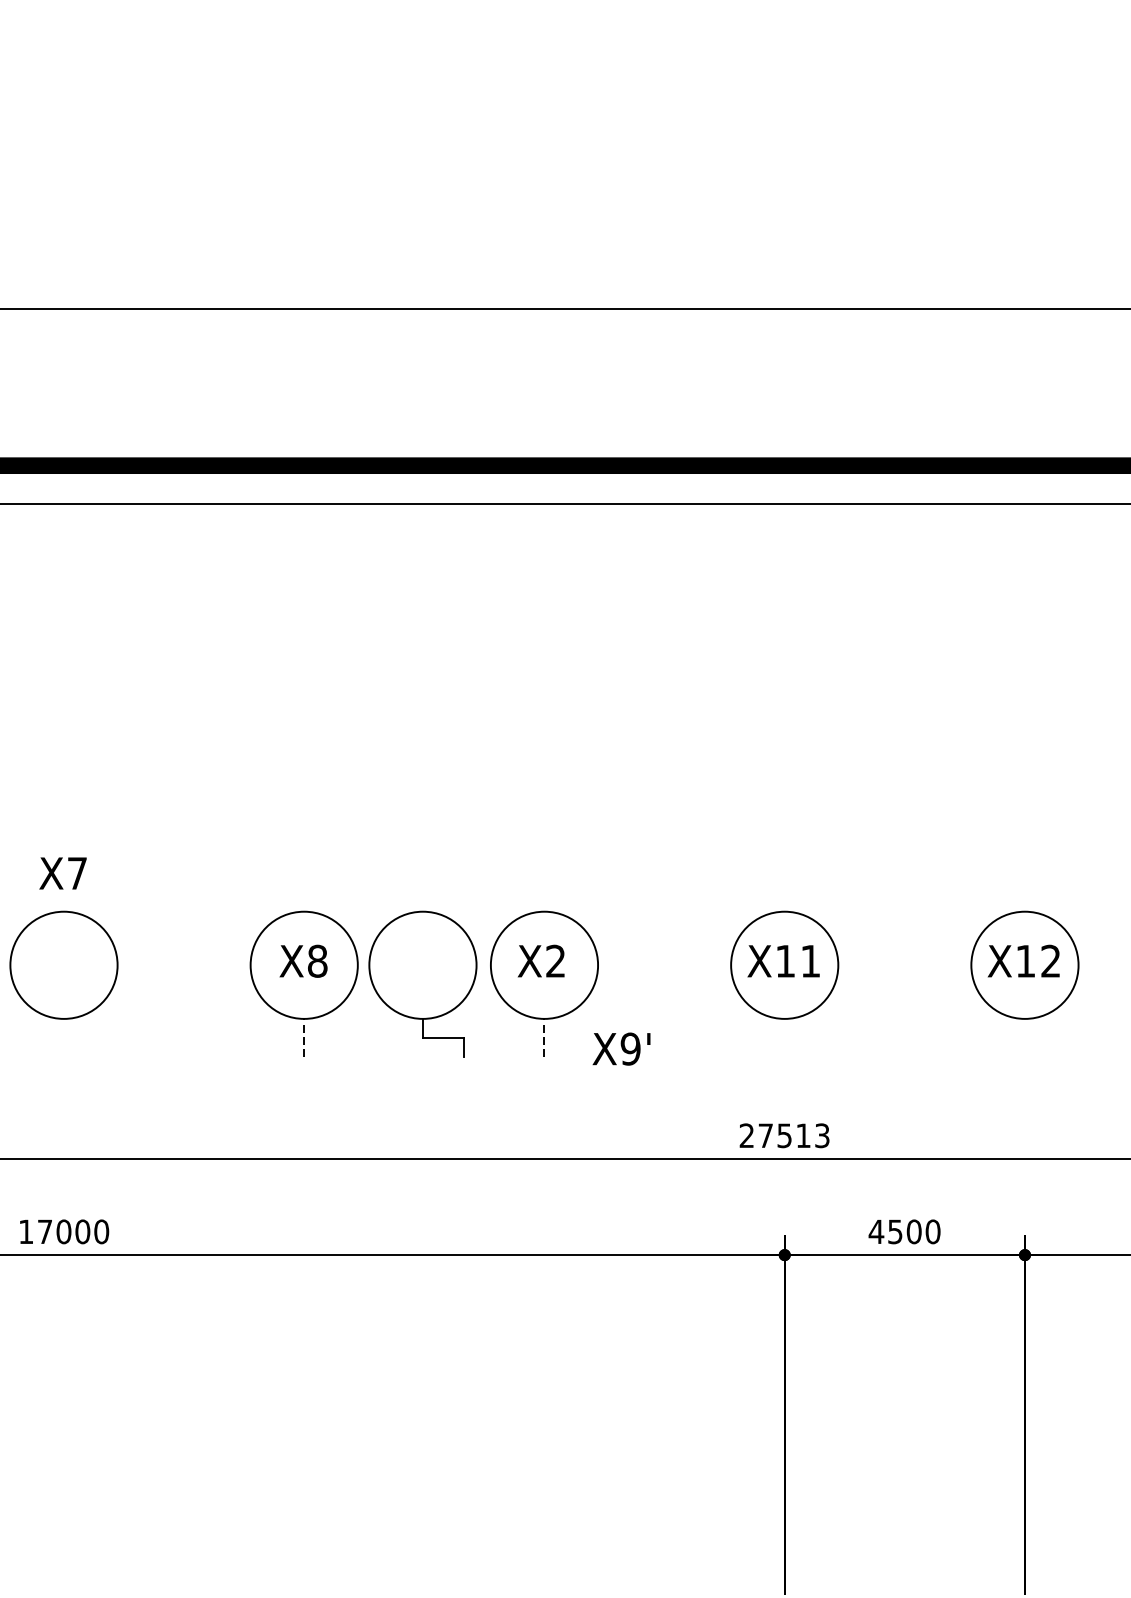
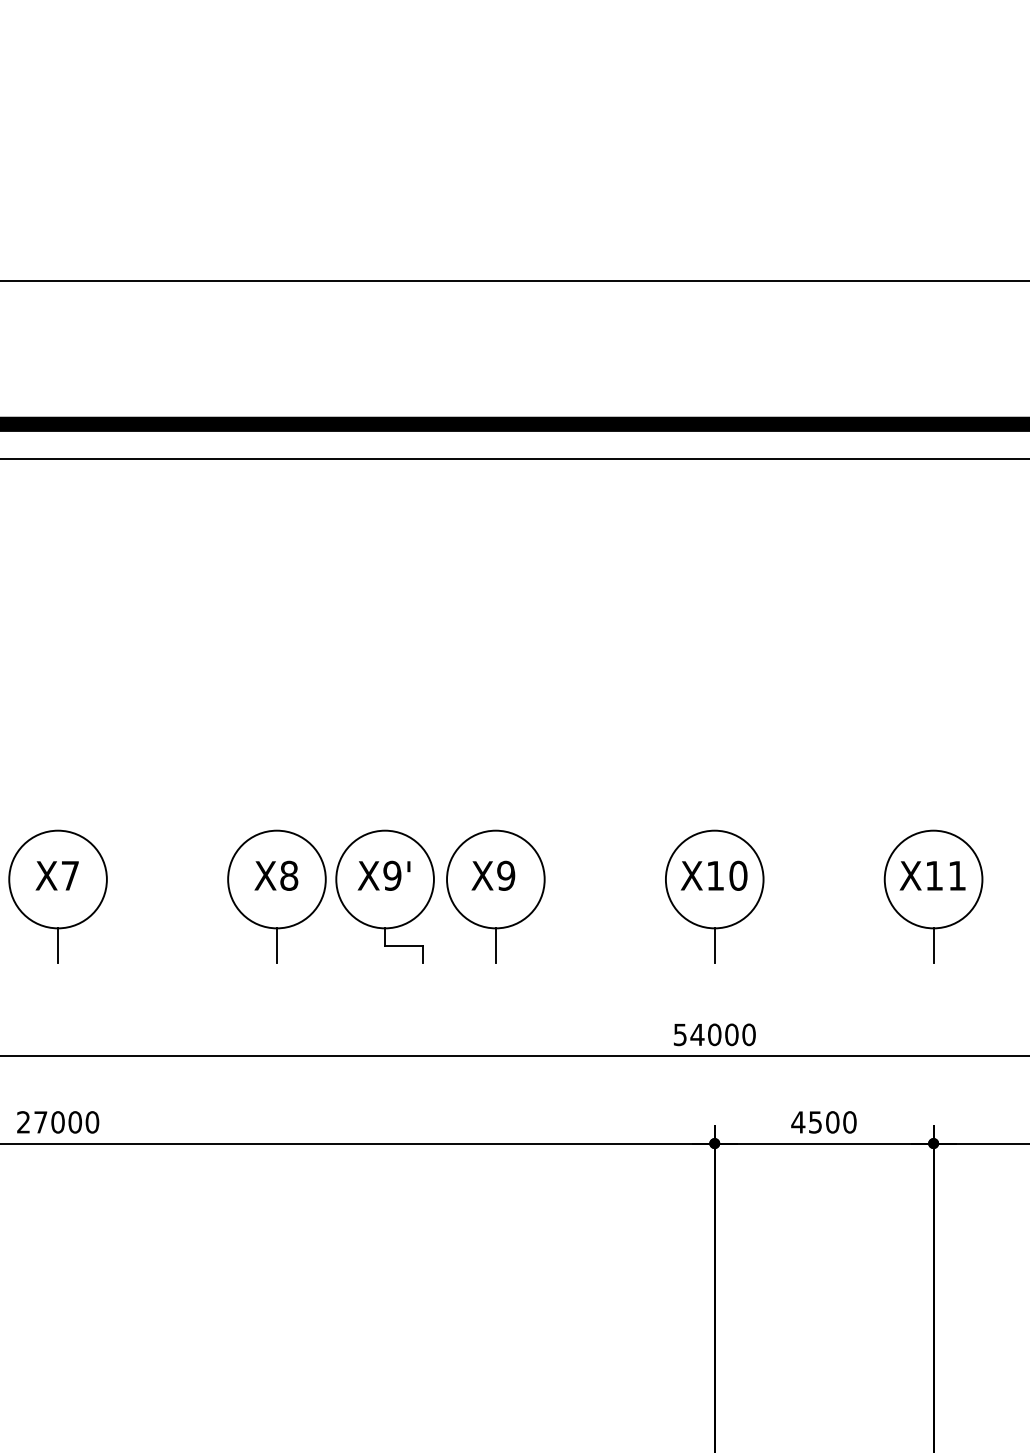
text: (62, 873) -> (56, 875), moved
text: (556, 960) -> (506, 875), X2 -> X9
text: (810, 960) -> (738, 875), X11 -> X10
text: (1050, 960) -> (956, 875), X12 -> X11
line: (64, 1037) -> (58, 945), added
line: (303, 1037) -> (276, 945), dashed -> solid
line: (544, 1037) -> (495, 945), dashed -> solid
line: (784, 1037) -> (714, 945), added
line: (1024, 1037) -> (933, 945), added
text: (620, 1048) -> (383, 875), moved
text: (784, 1135) -> (714, 1034), 27513 -> 54000
text: (26, 1232) -> (23, 1122), 17000 -> 27000

